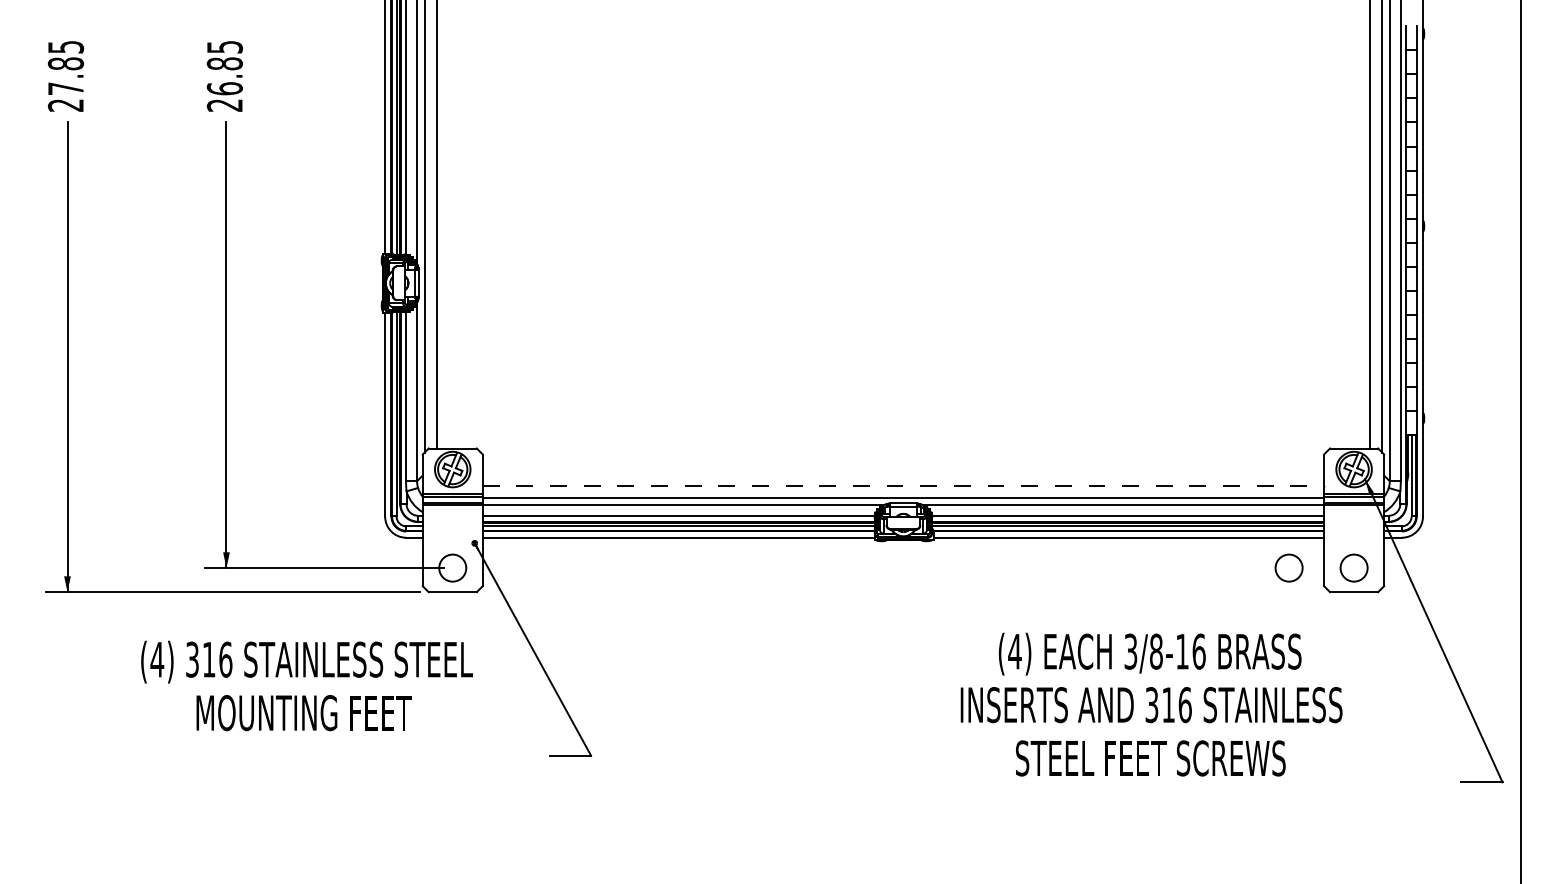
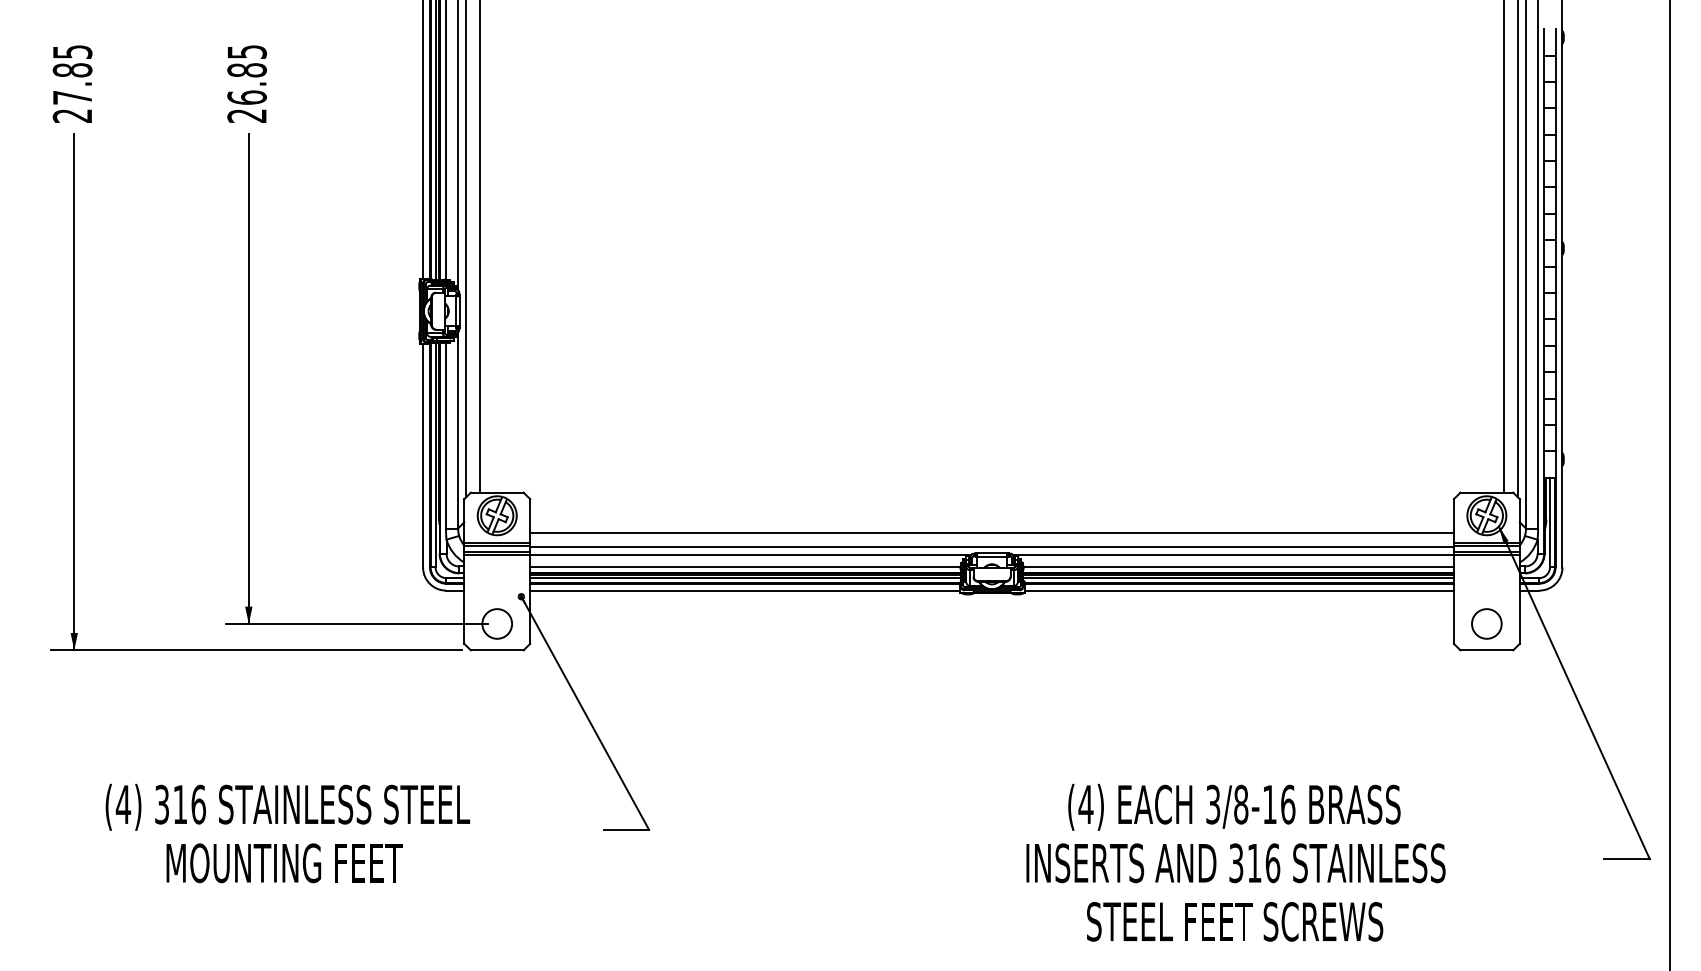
line: (903, 485) -> (992, 533), dashed -> solid
circle: (1288, 567) -> (1414, 623), removed
text: (306, 685) -> (287, 832), moved
text: (1151, 704) -> (1235, 862), moved

